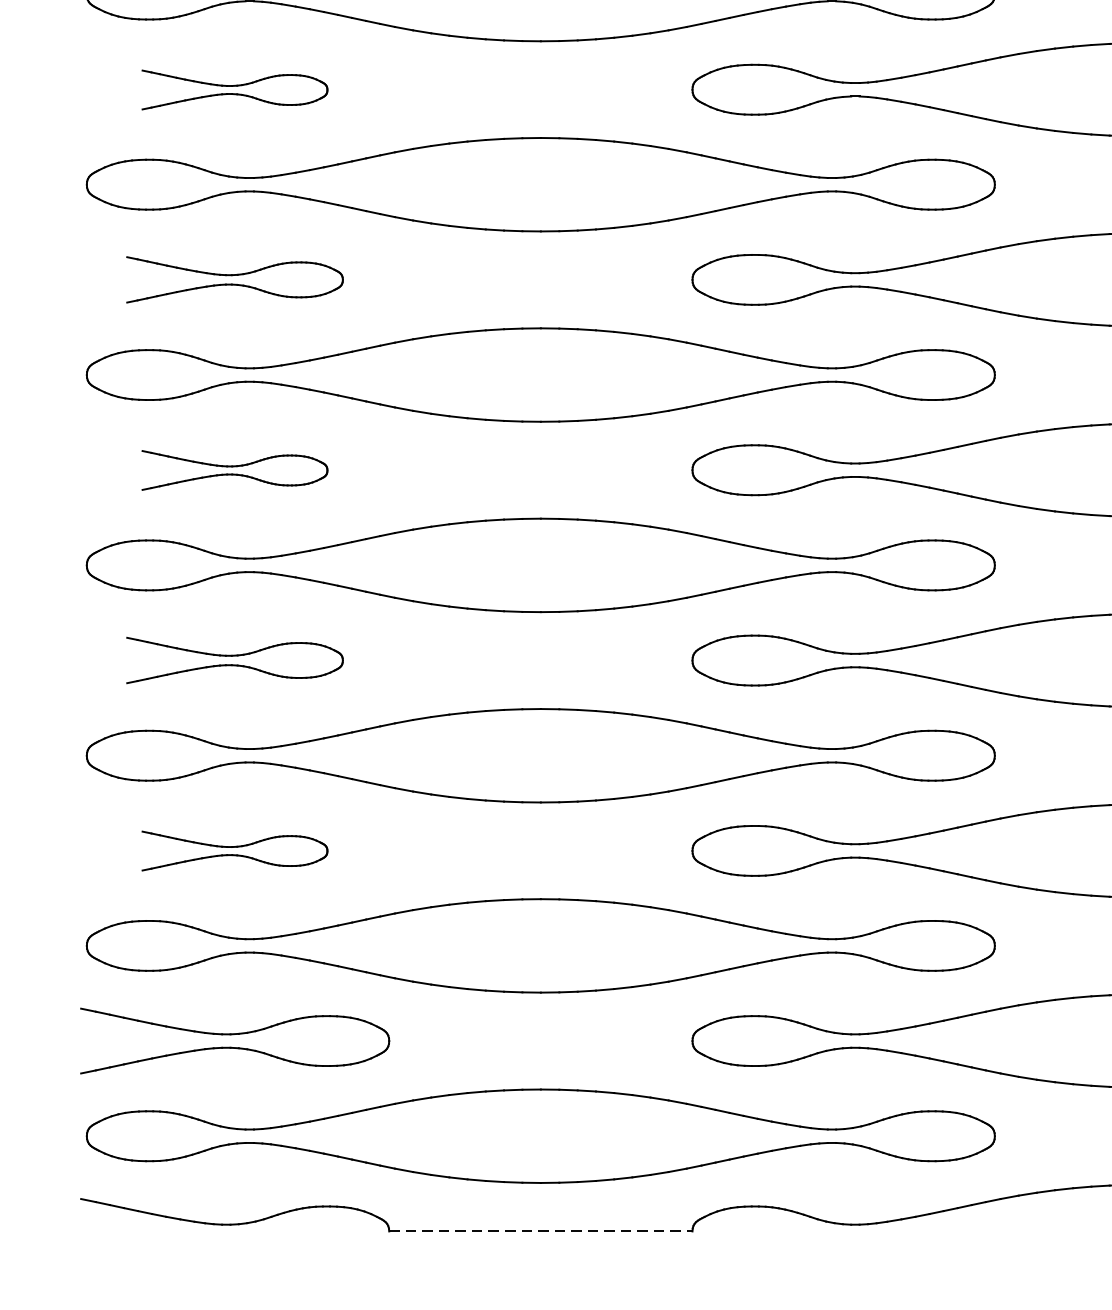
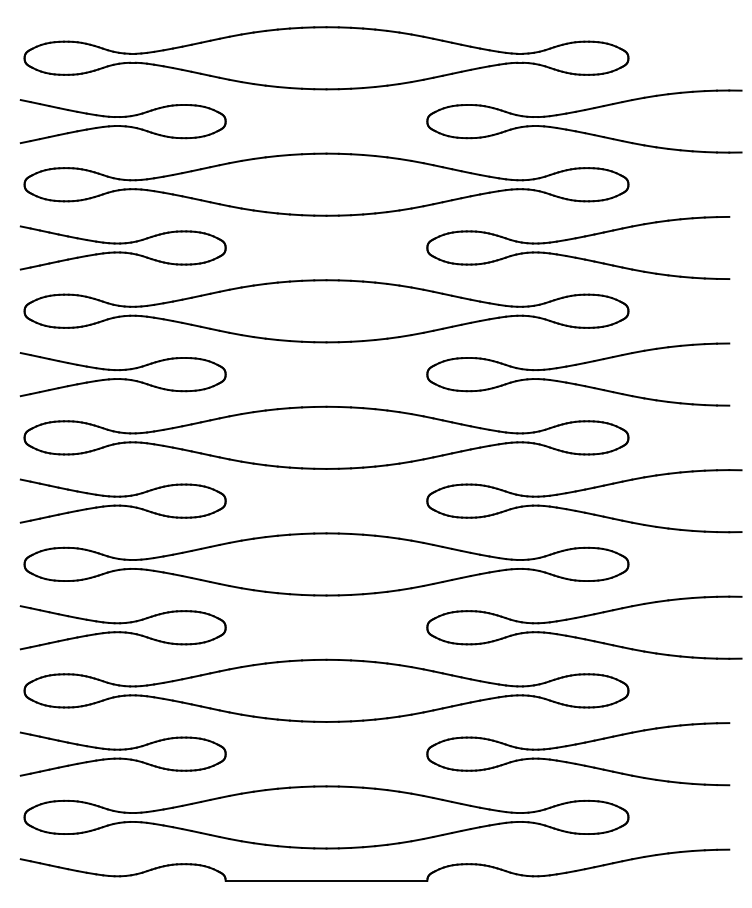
part: (234, 89) -> (122, 121), size x1.67
part: (234, 279) -> (122, 247), size x1.43
part: (234, 470) -> (122, 374), size x1.67
part: (234, 659) -> (122, 500), size x1.43
part: (234, 850) -> (122, 627), size x1.67
line: (540, 1231) -> (326, 880), dashed -> solid

